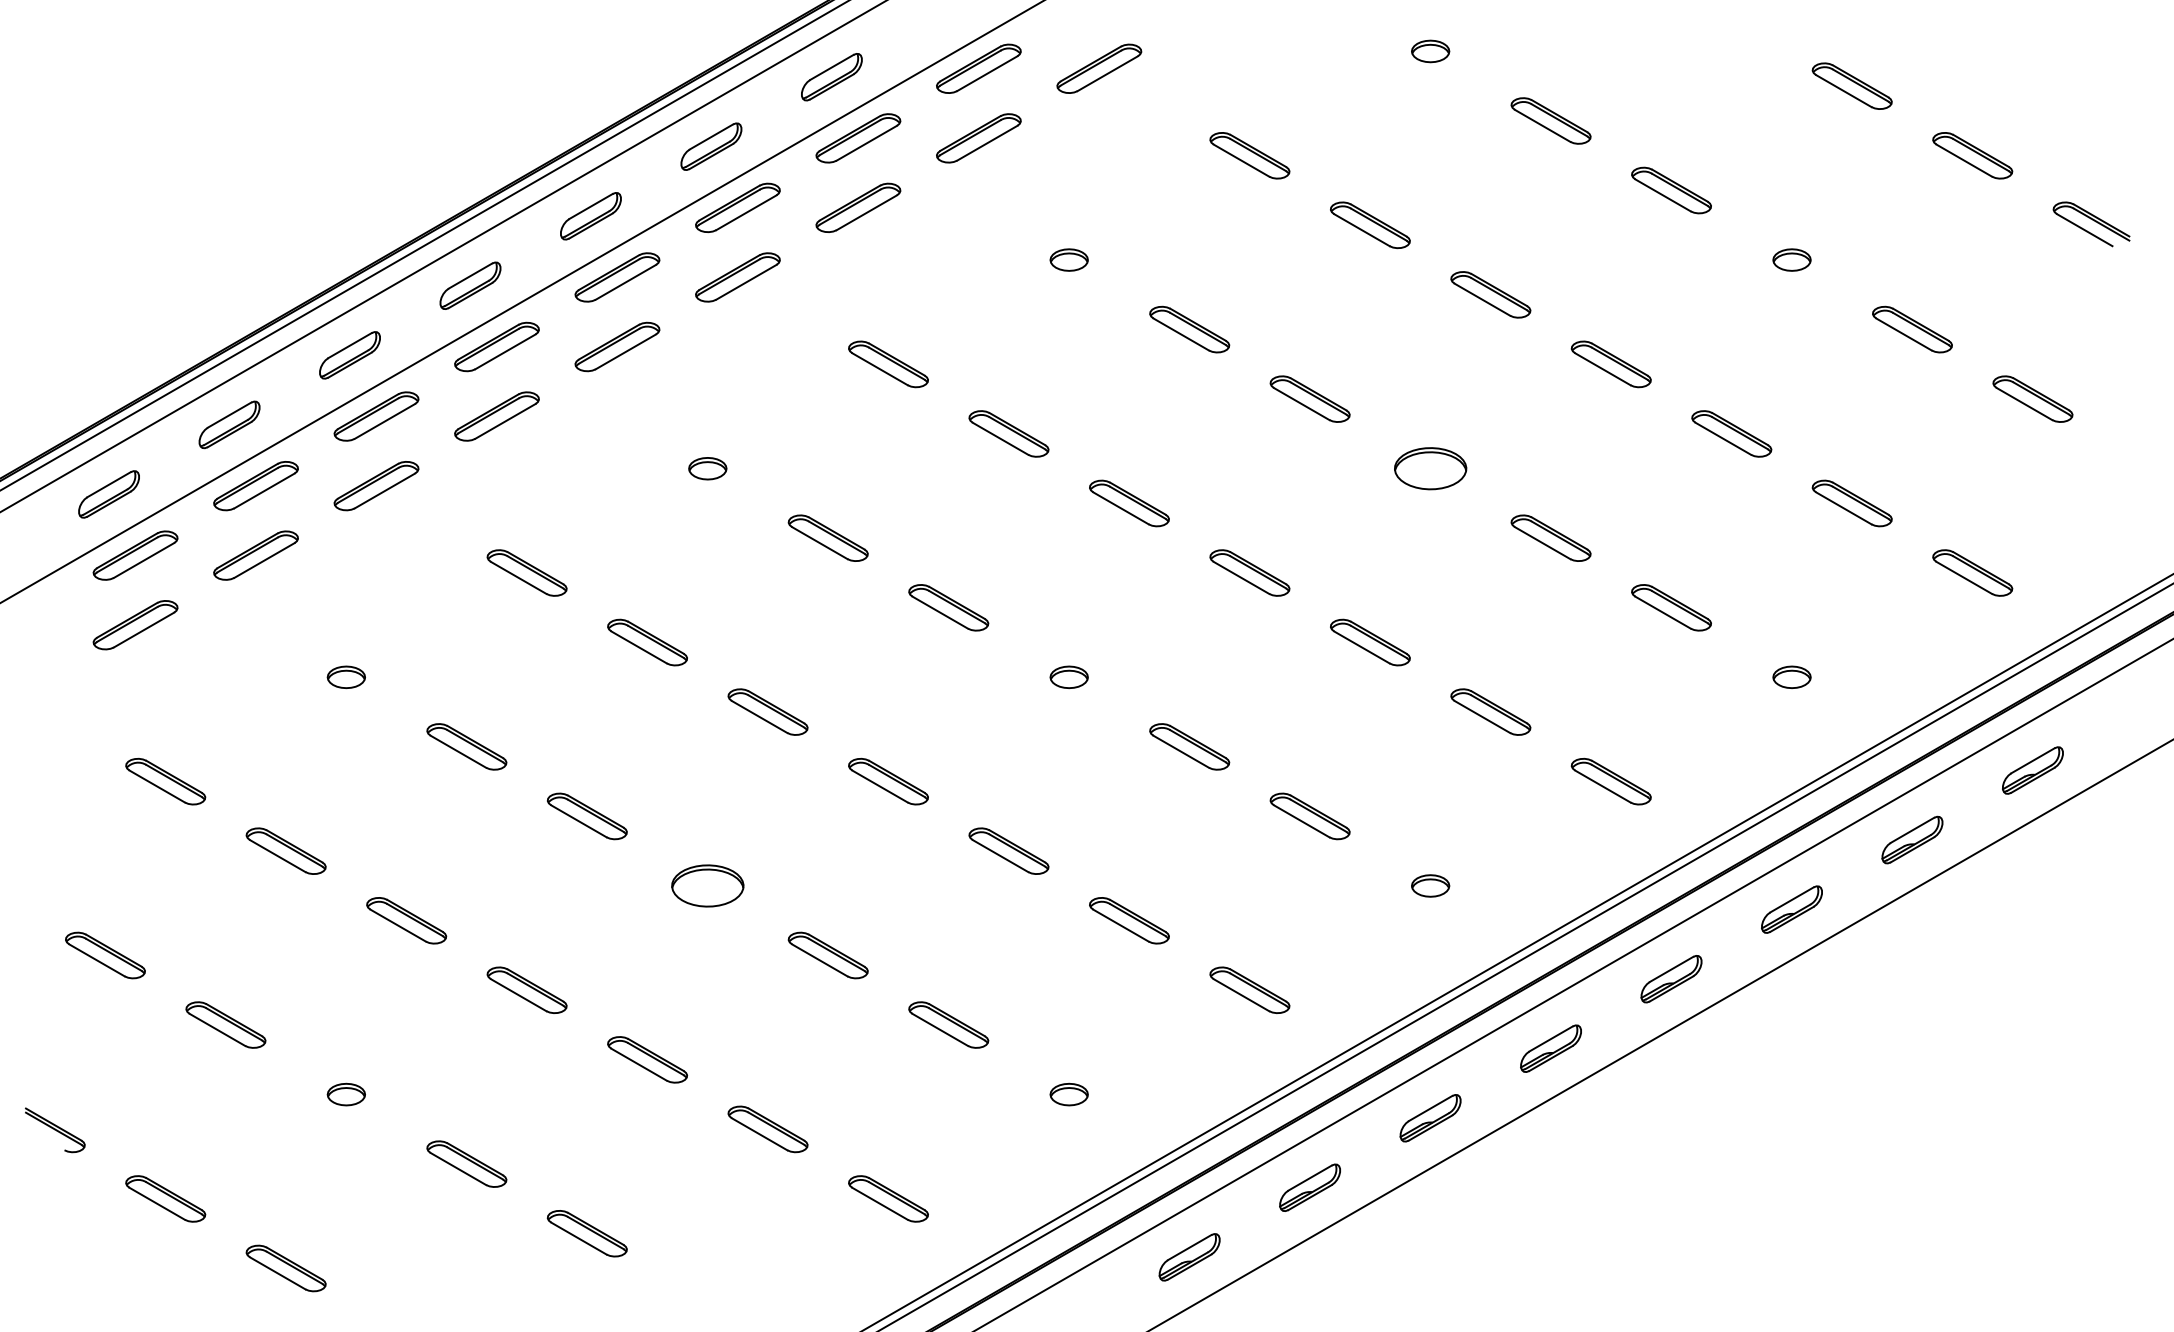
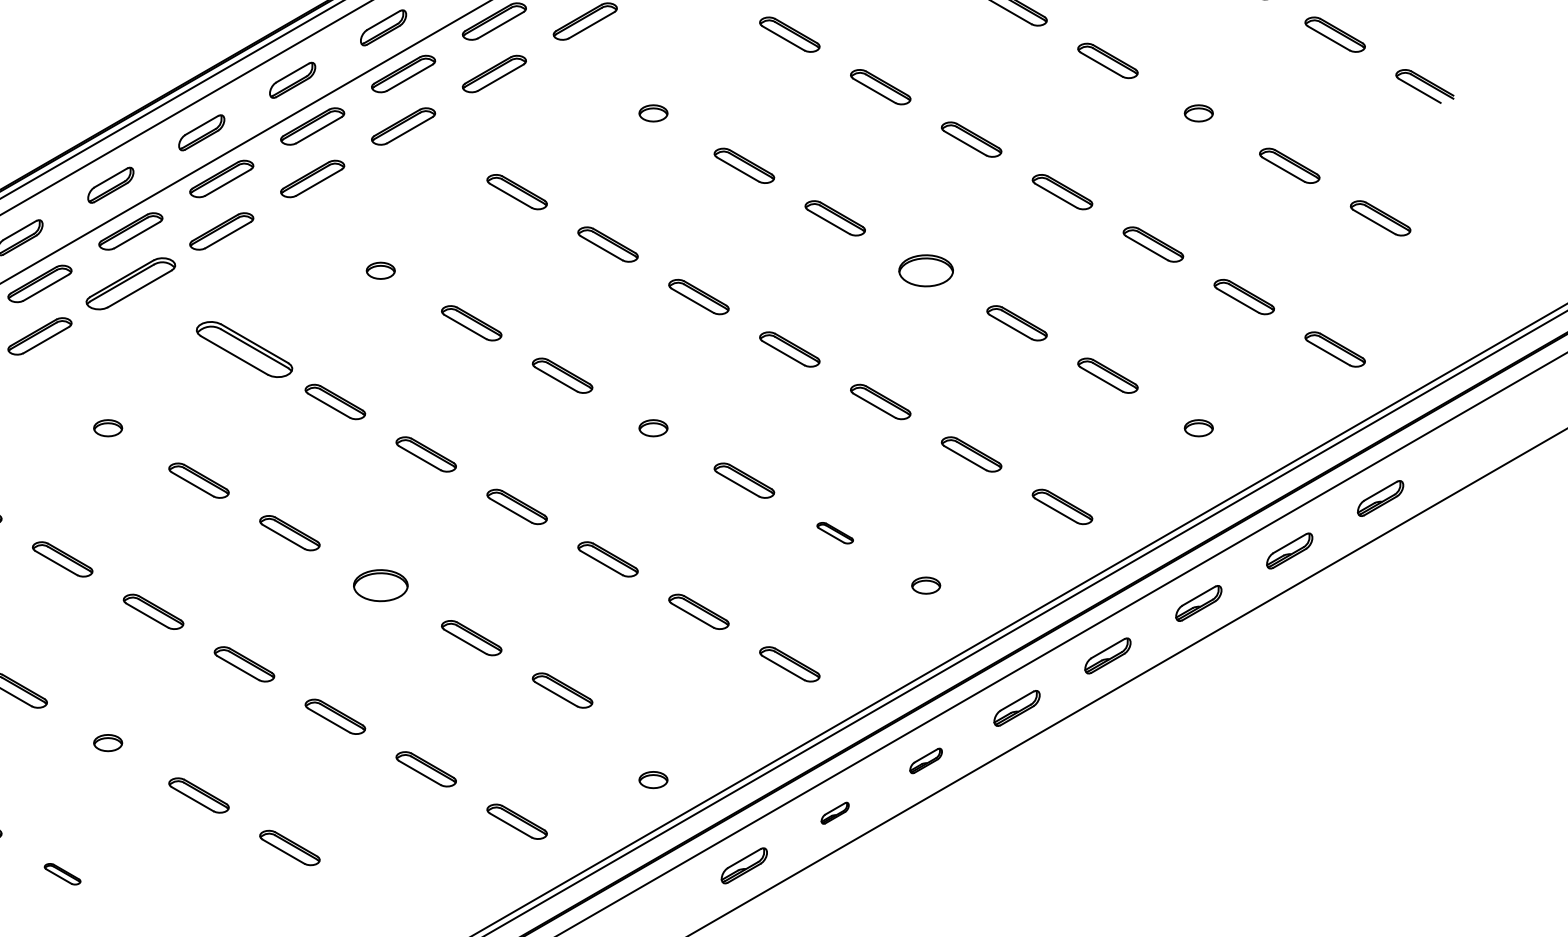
part: (376, 486) -> (130, 284), size x1.4
part: (526, 572) -> (244, 349), size x1.6
part: (1309, 816) -> (834, 533), size x0.6
part: (1068, 1094) -> (652, 779), moved
part: (1430, 1118) -> (926, 761), size x0.7
part: (1309, 1187) -> (834, 813), size x0.6
part: (285, 1268) -> (62, 874), size x0.6

